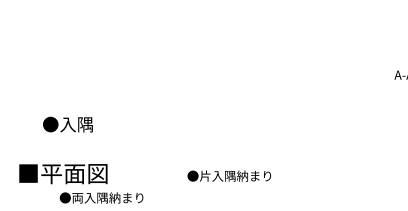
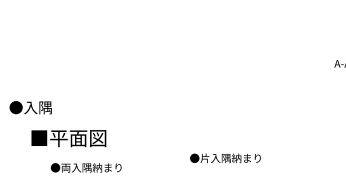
text: (67, 124) -> (30, 107), moved
text: (62, 173) -> (68, 138), moved
text: (229, 176) -> (225, 158), moved

